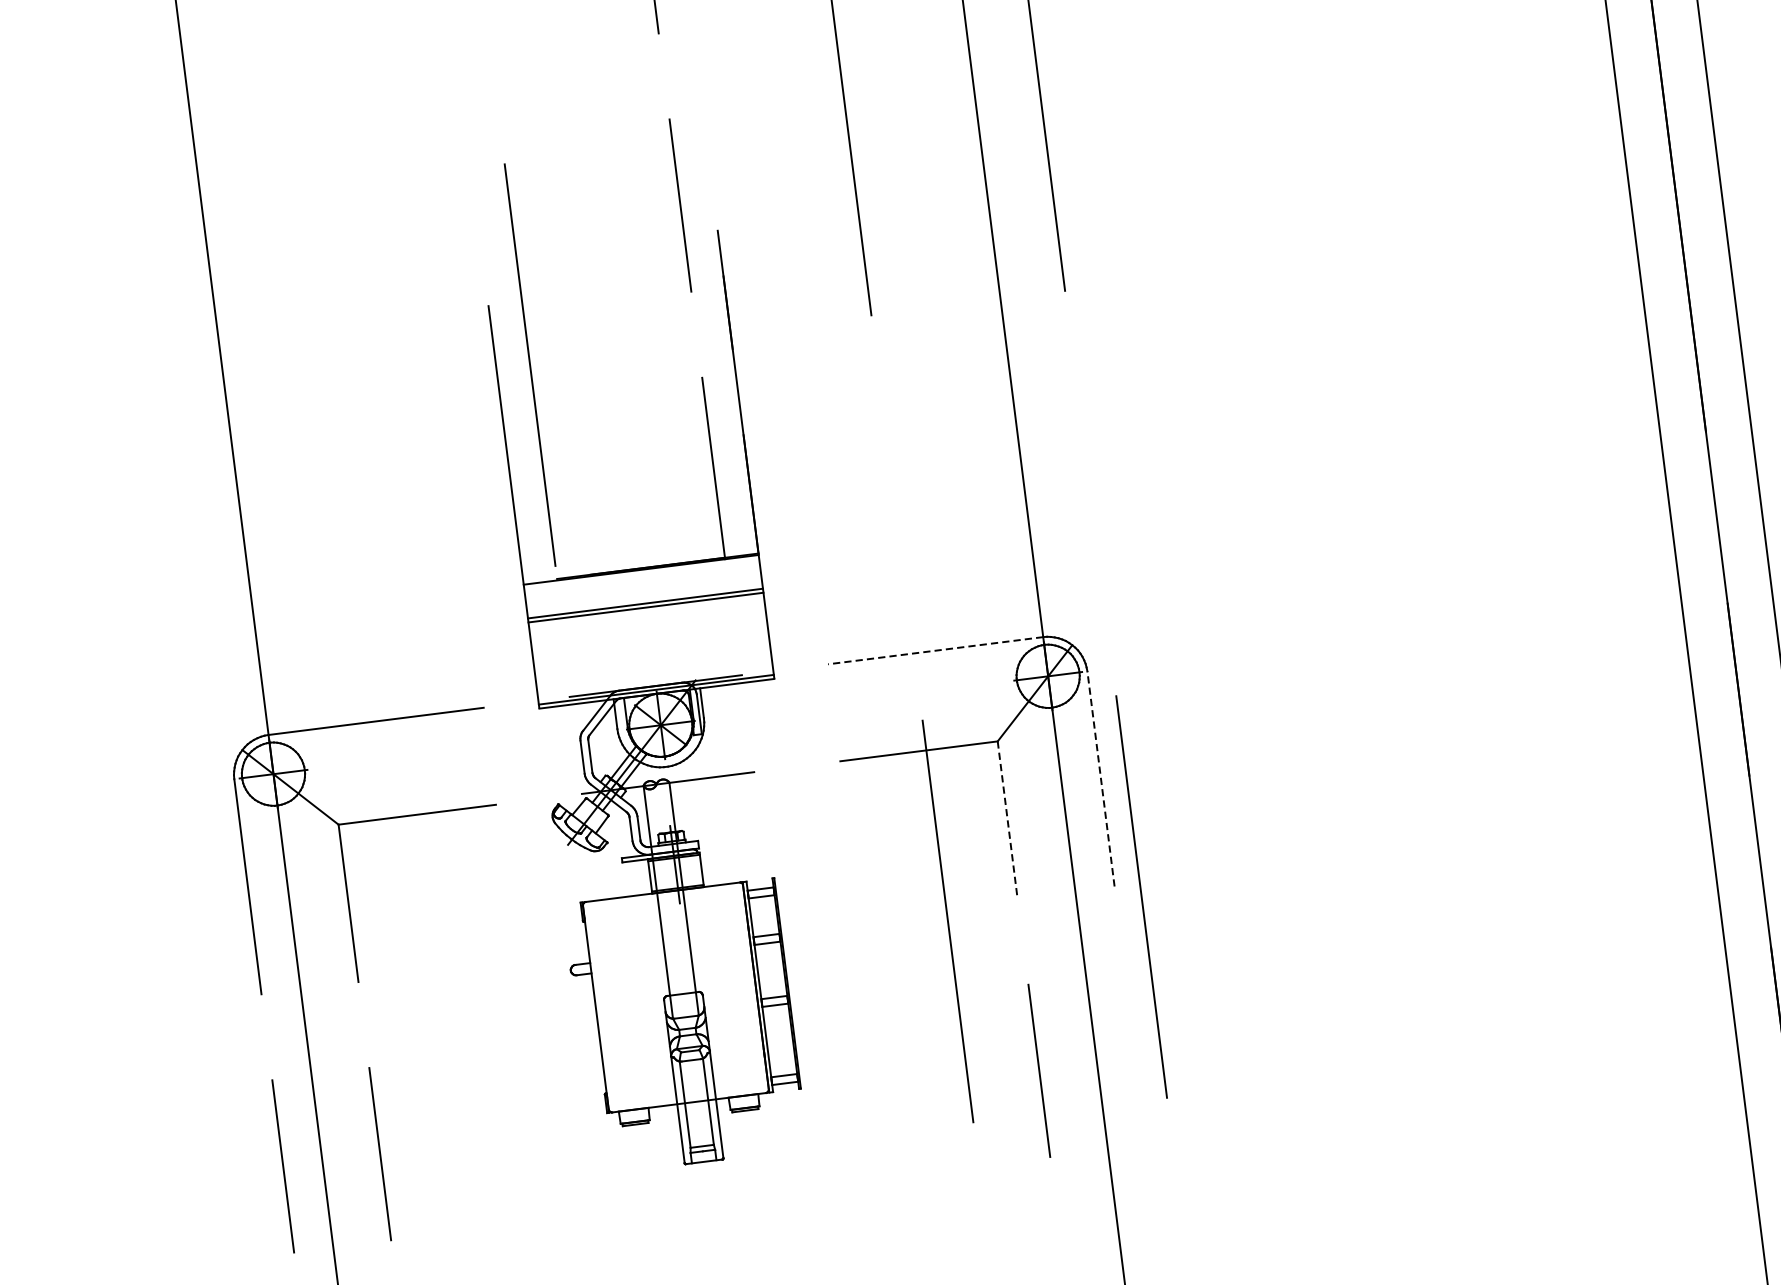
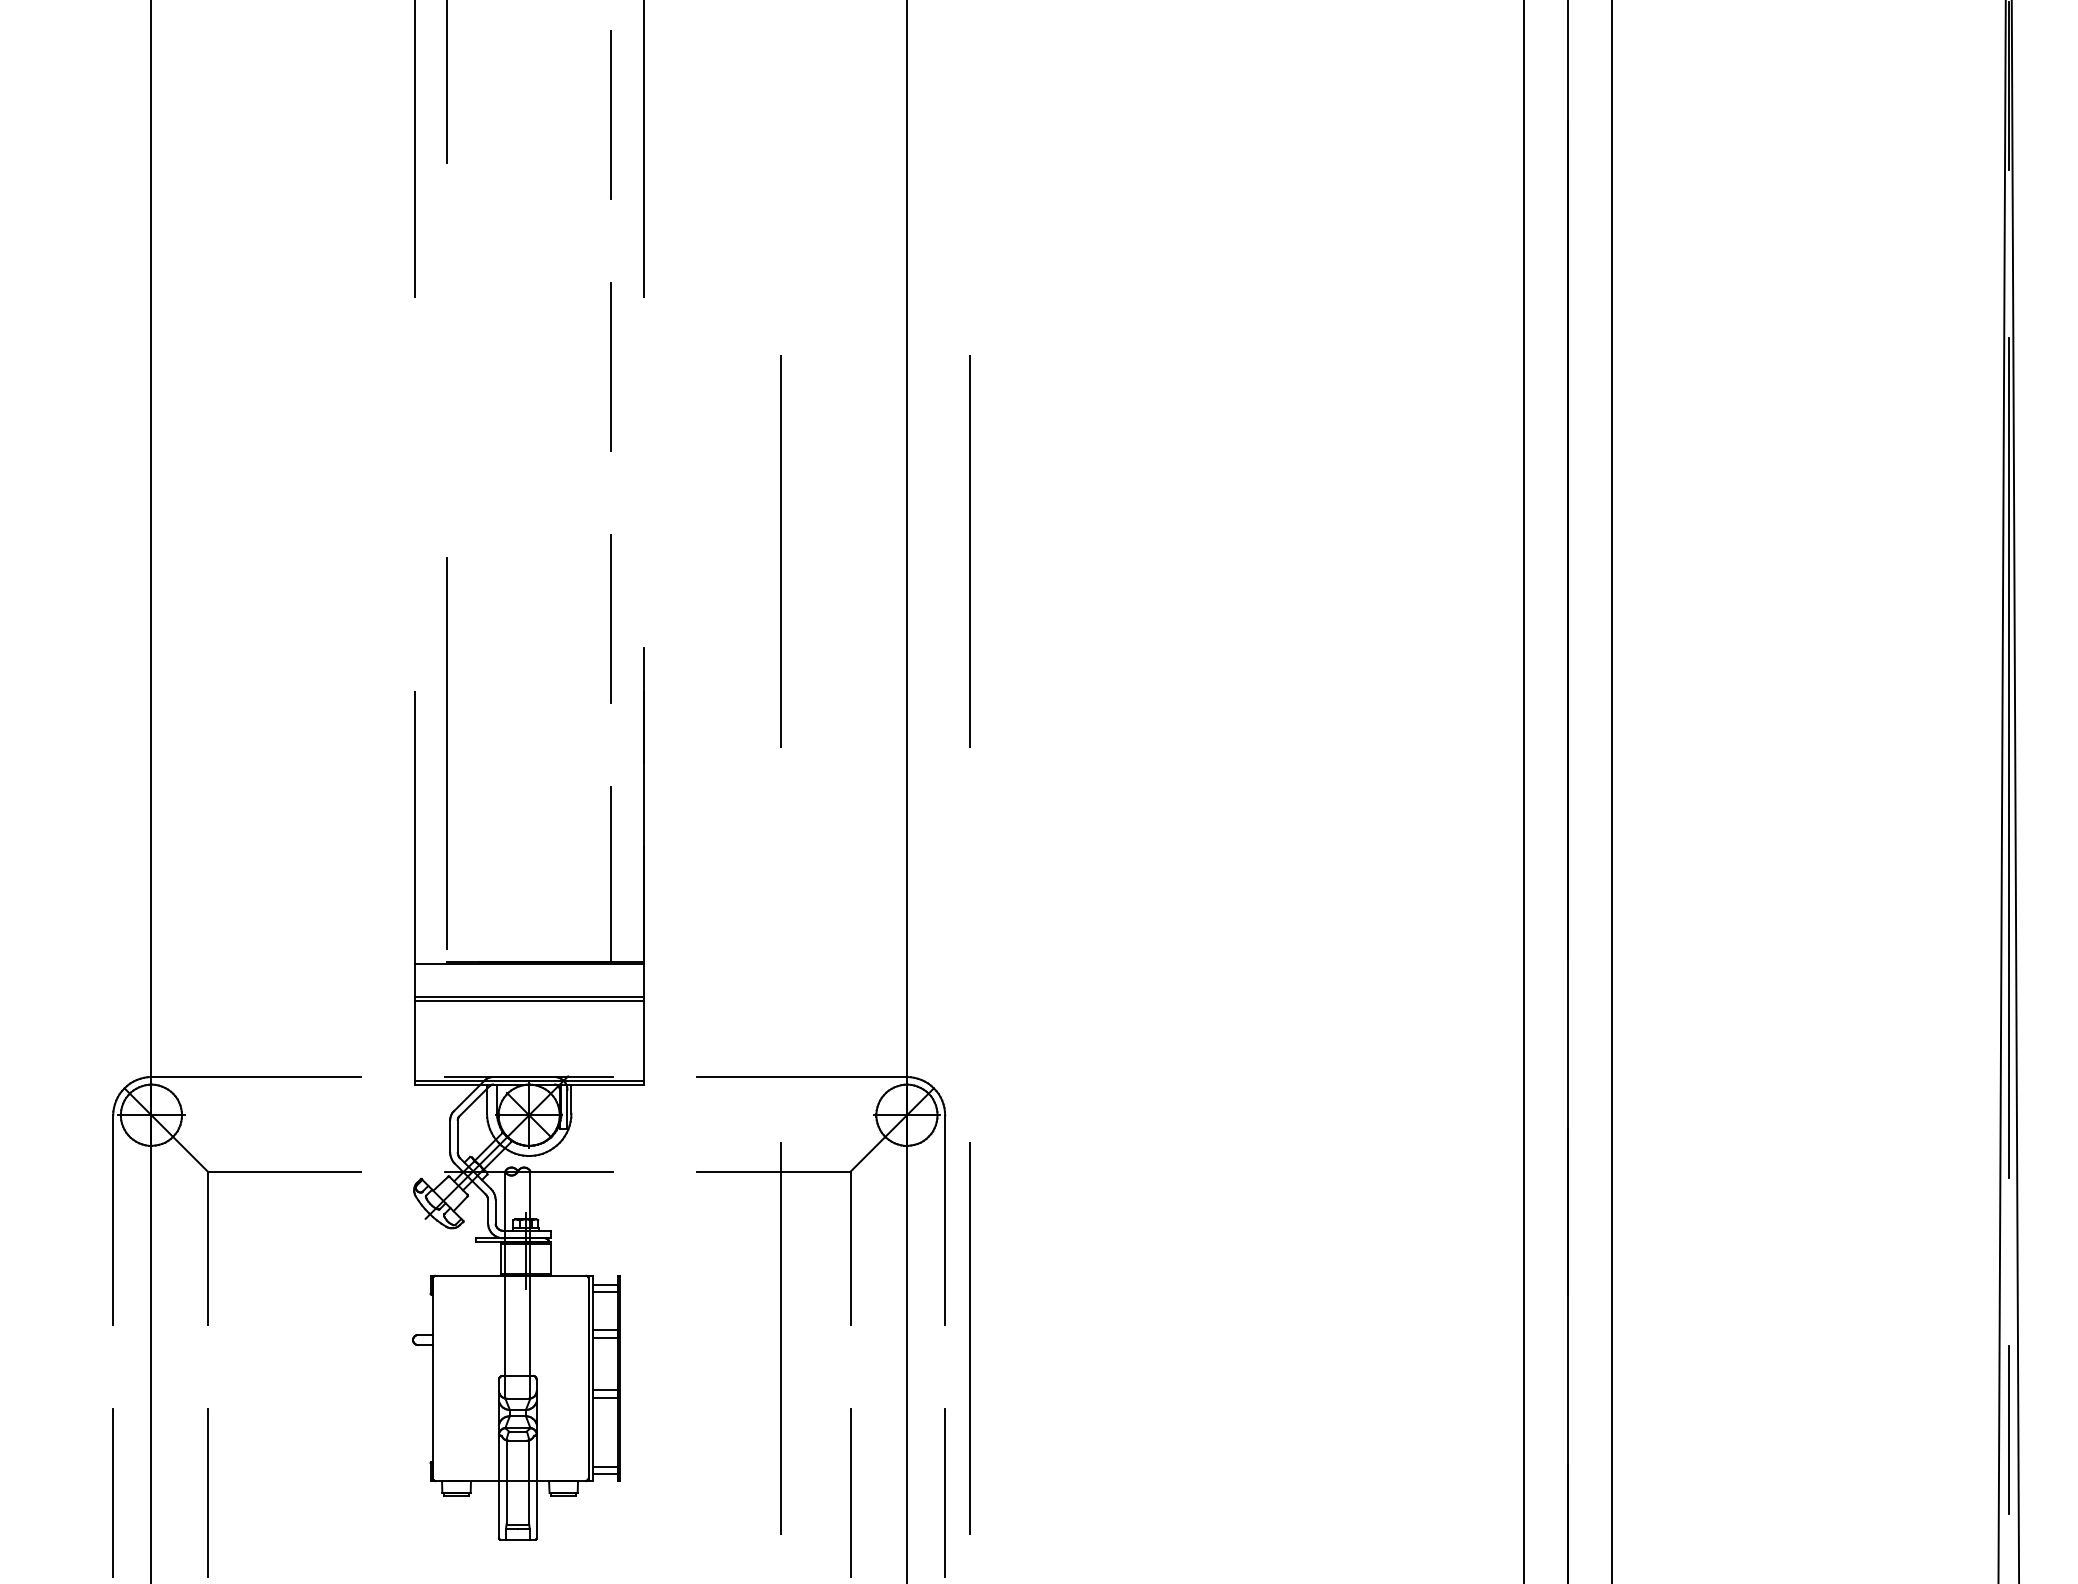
line: (936, 651) -> (802, 1077), dashed -> solid
line: (1101, 779) -> (945, 1220), dashed -> solid
line: (1007, 820) -> (850, 1248), dashed -> solid
line: (1136, 1058) -> (945, 1492), added

